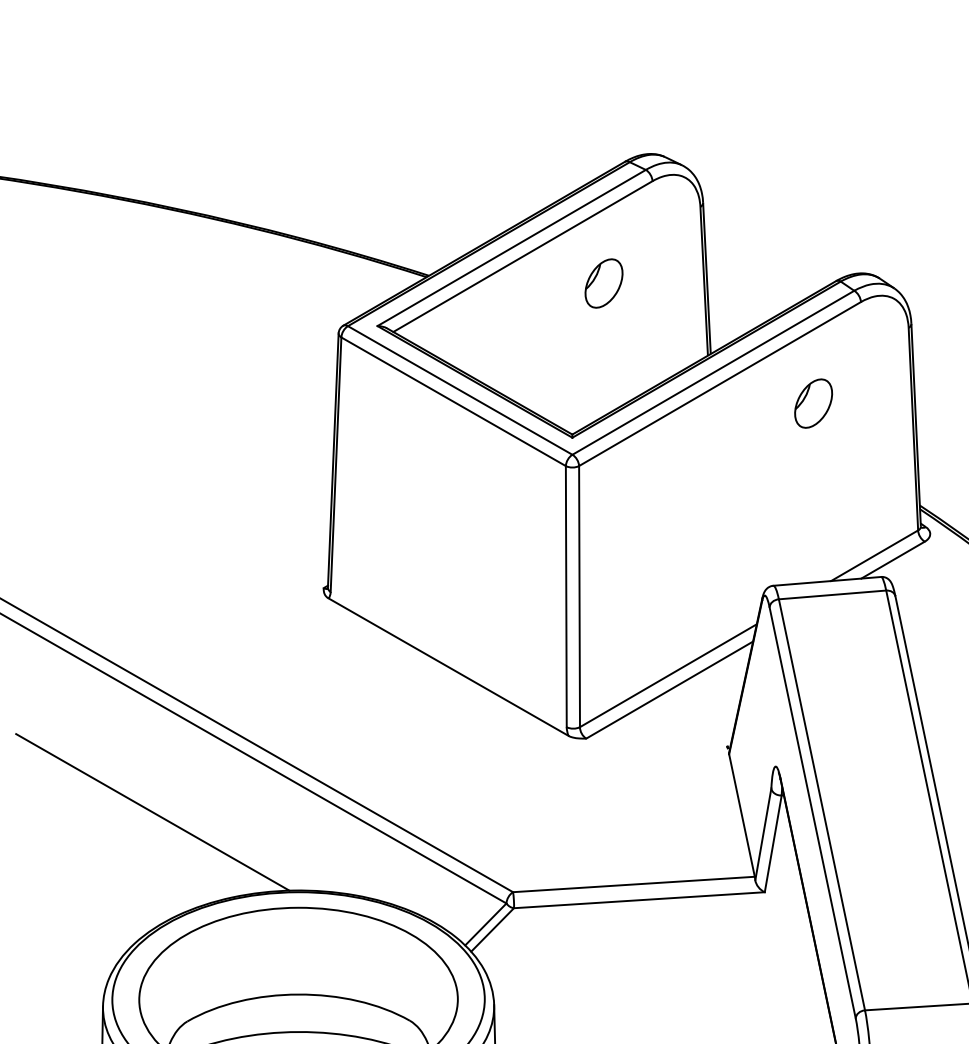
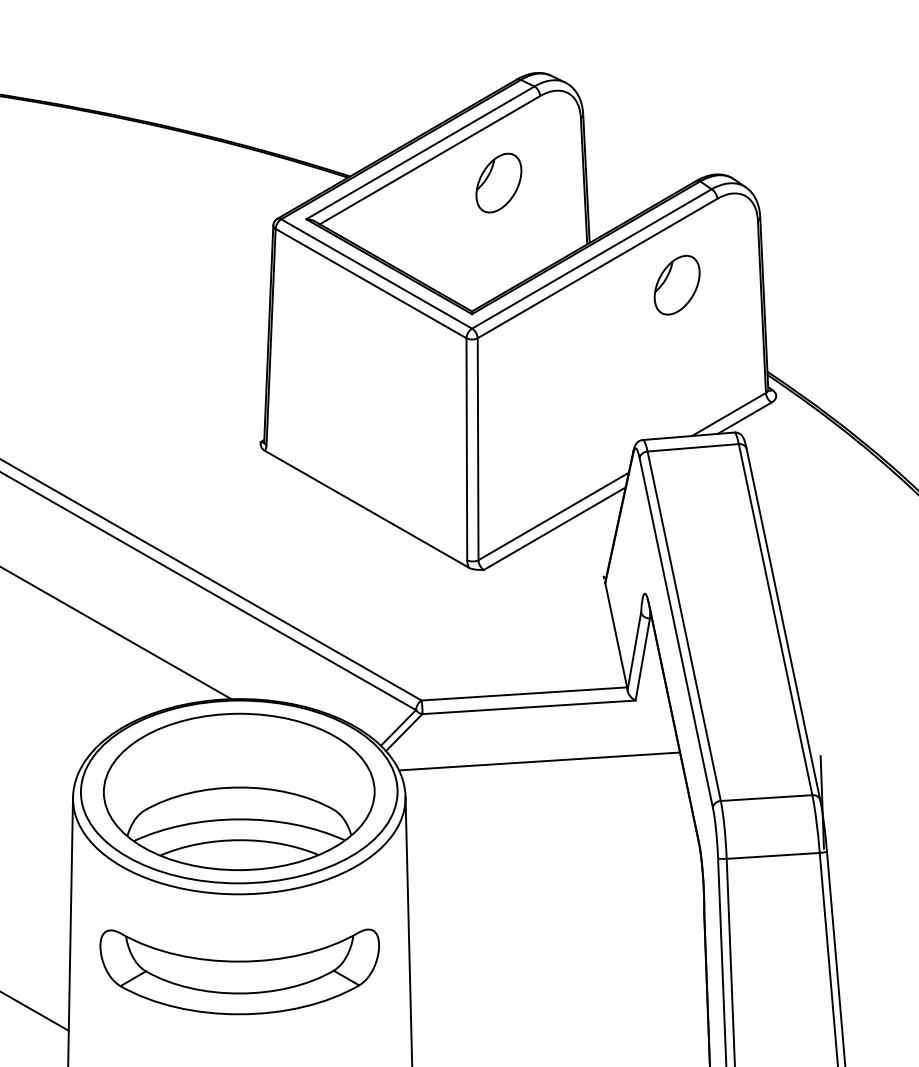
part: (603, 282) -> (498, 182), size x1.43
part: (812, 402) -> (676, 284), size x1.43
line: (651, 963) -> (539, 761), added

